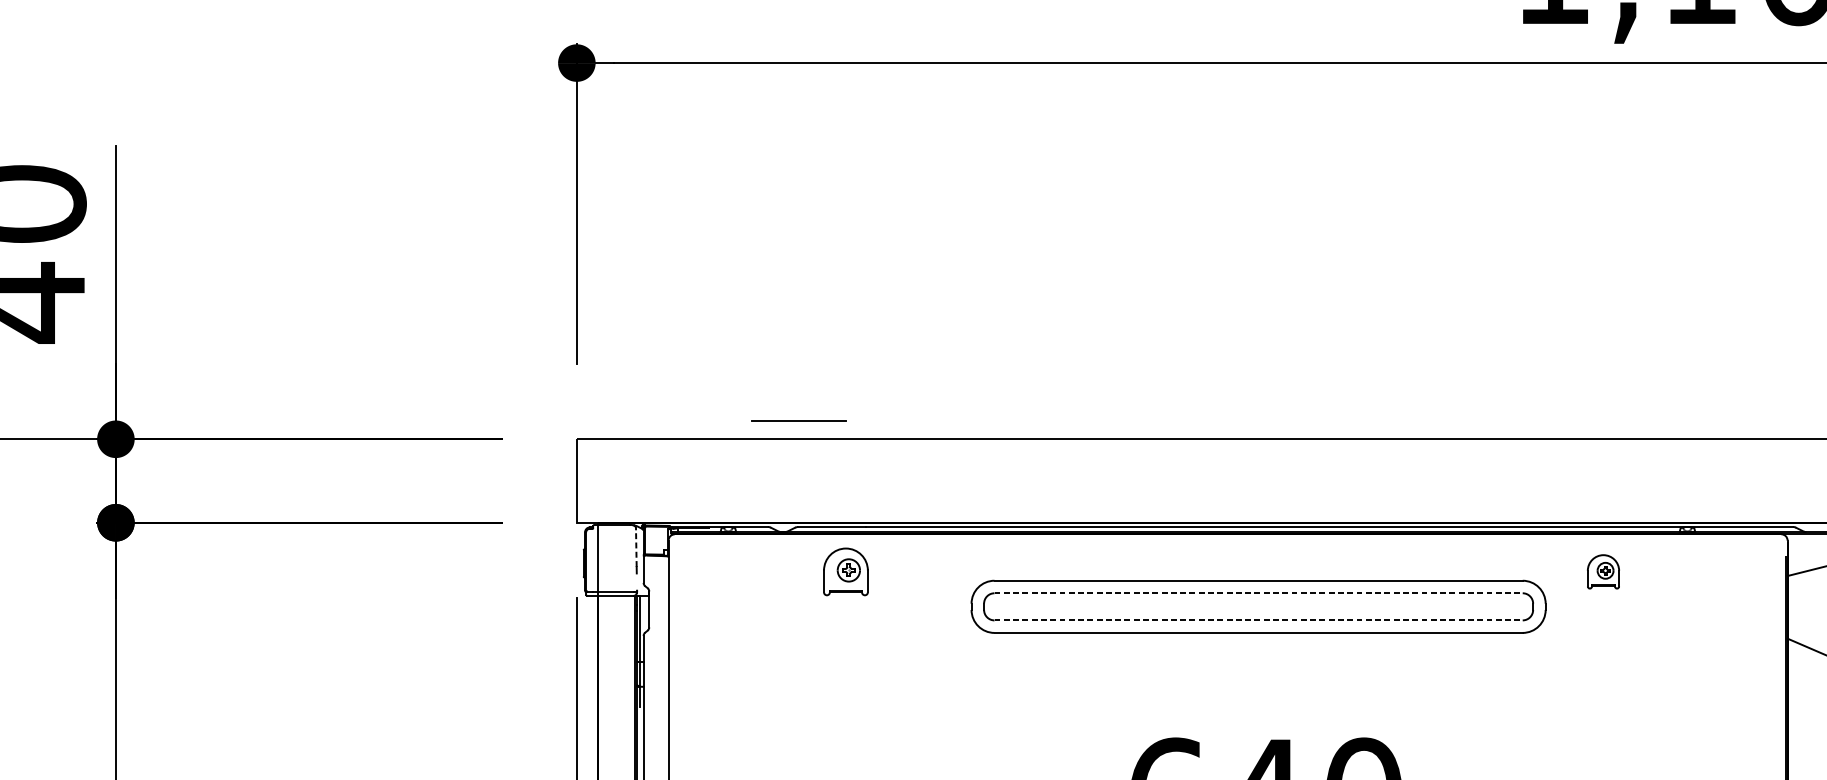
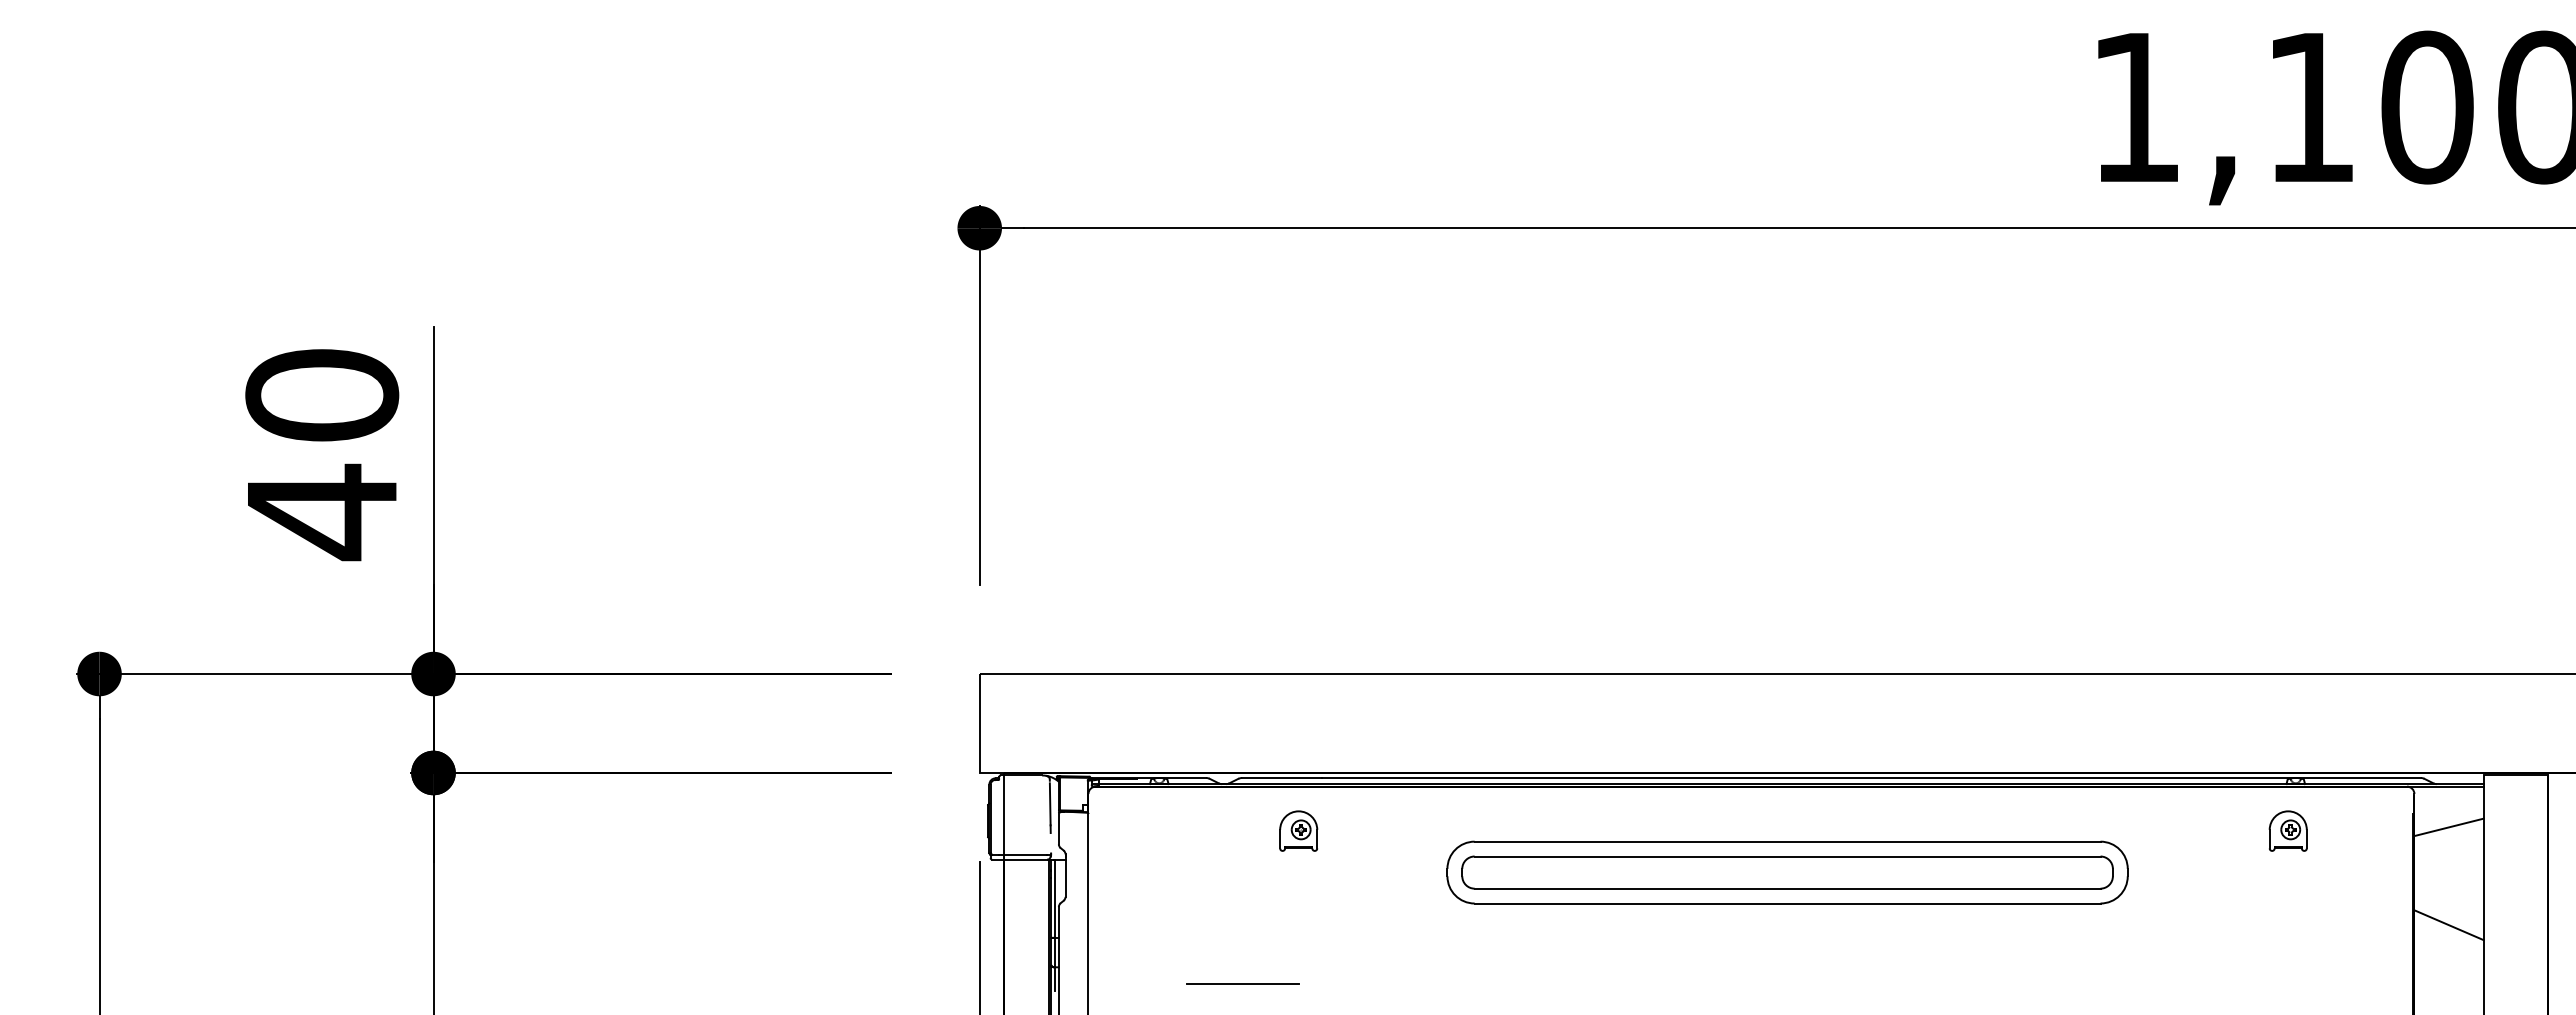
line: (798, 420) -> (1242, 983), moved
line: (636, 548) -> (1050, 803), dashed -> solid
part: (845, 571) -> (1298, 830), size x0.71
part: (1602, 571) -> (2287, 830), moved
line: (1258, 593) -> (1787, 856), dashed -> solid
line: (1258, 620) -> (1787, 888), dashed -> solid

